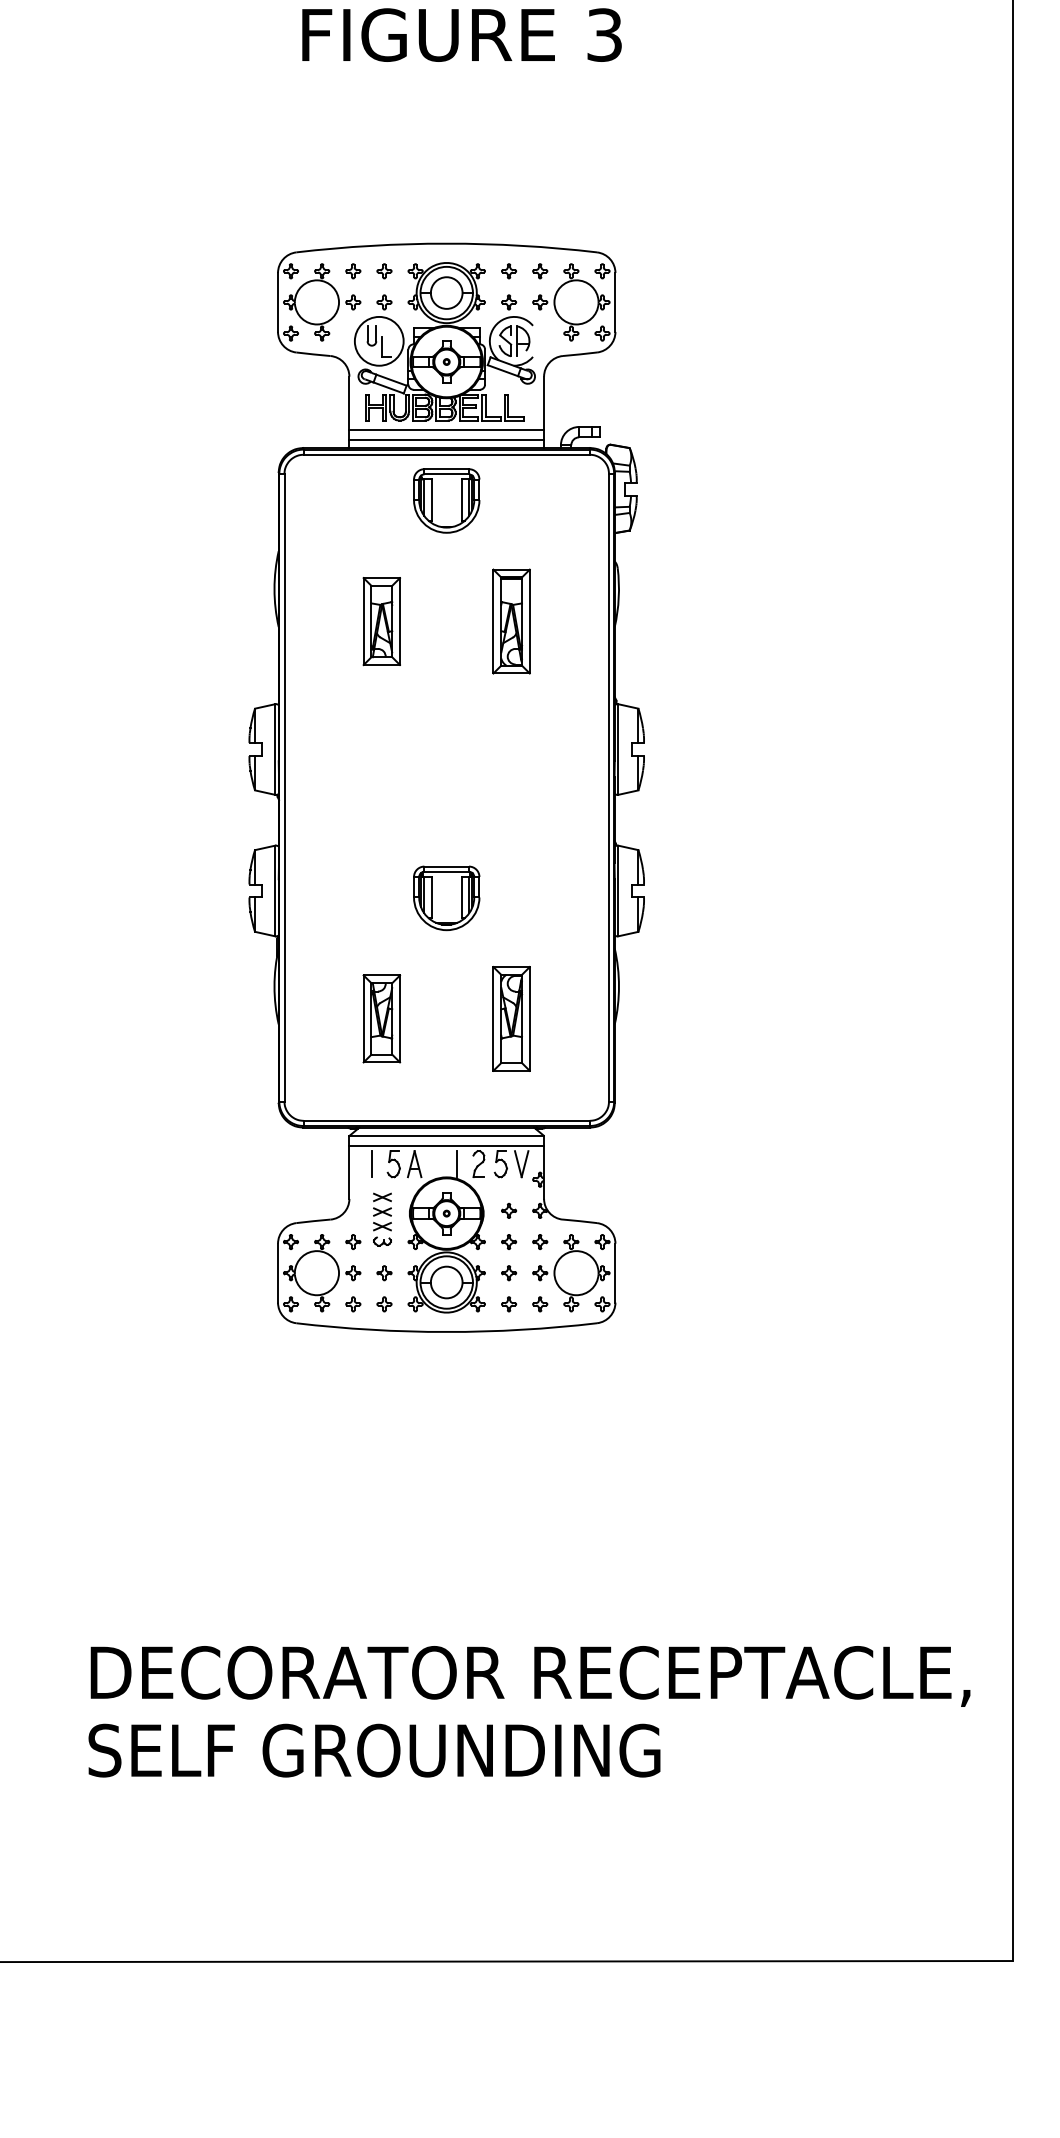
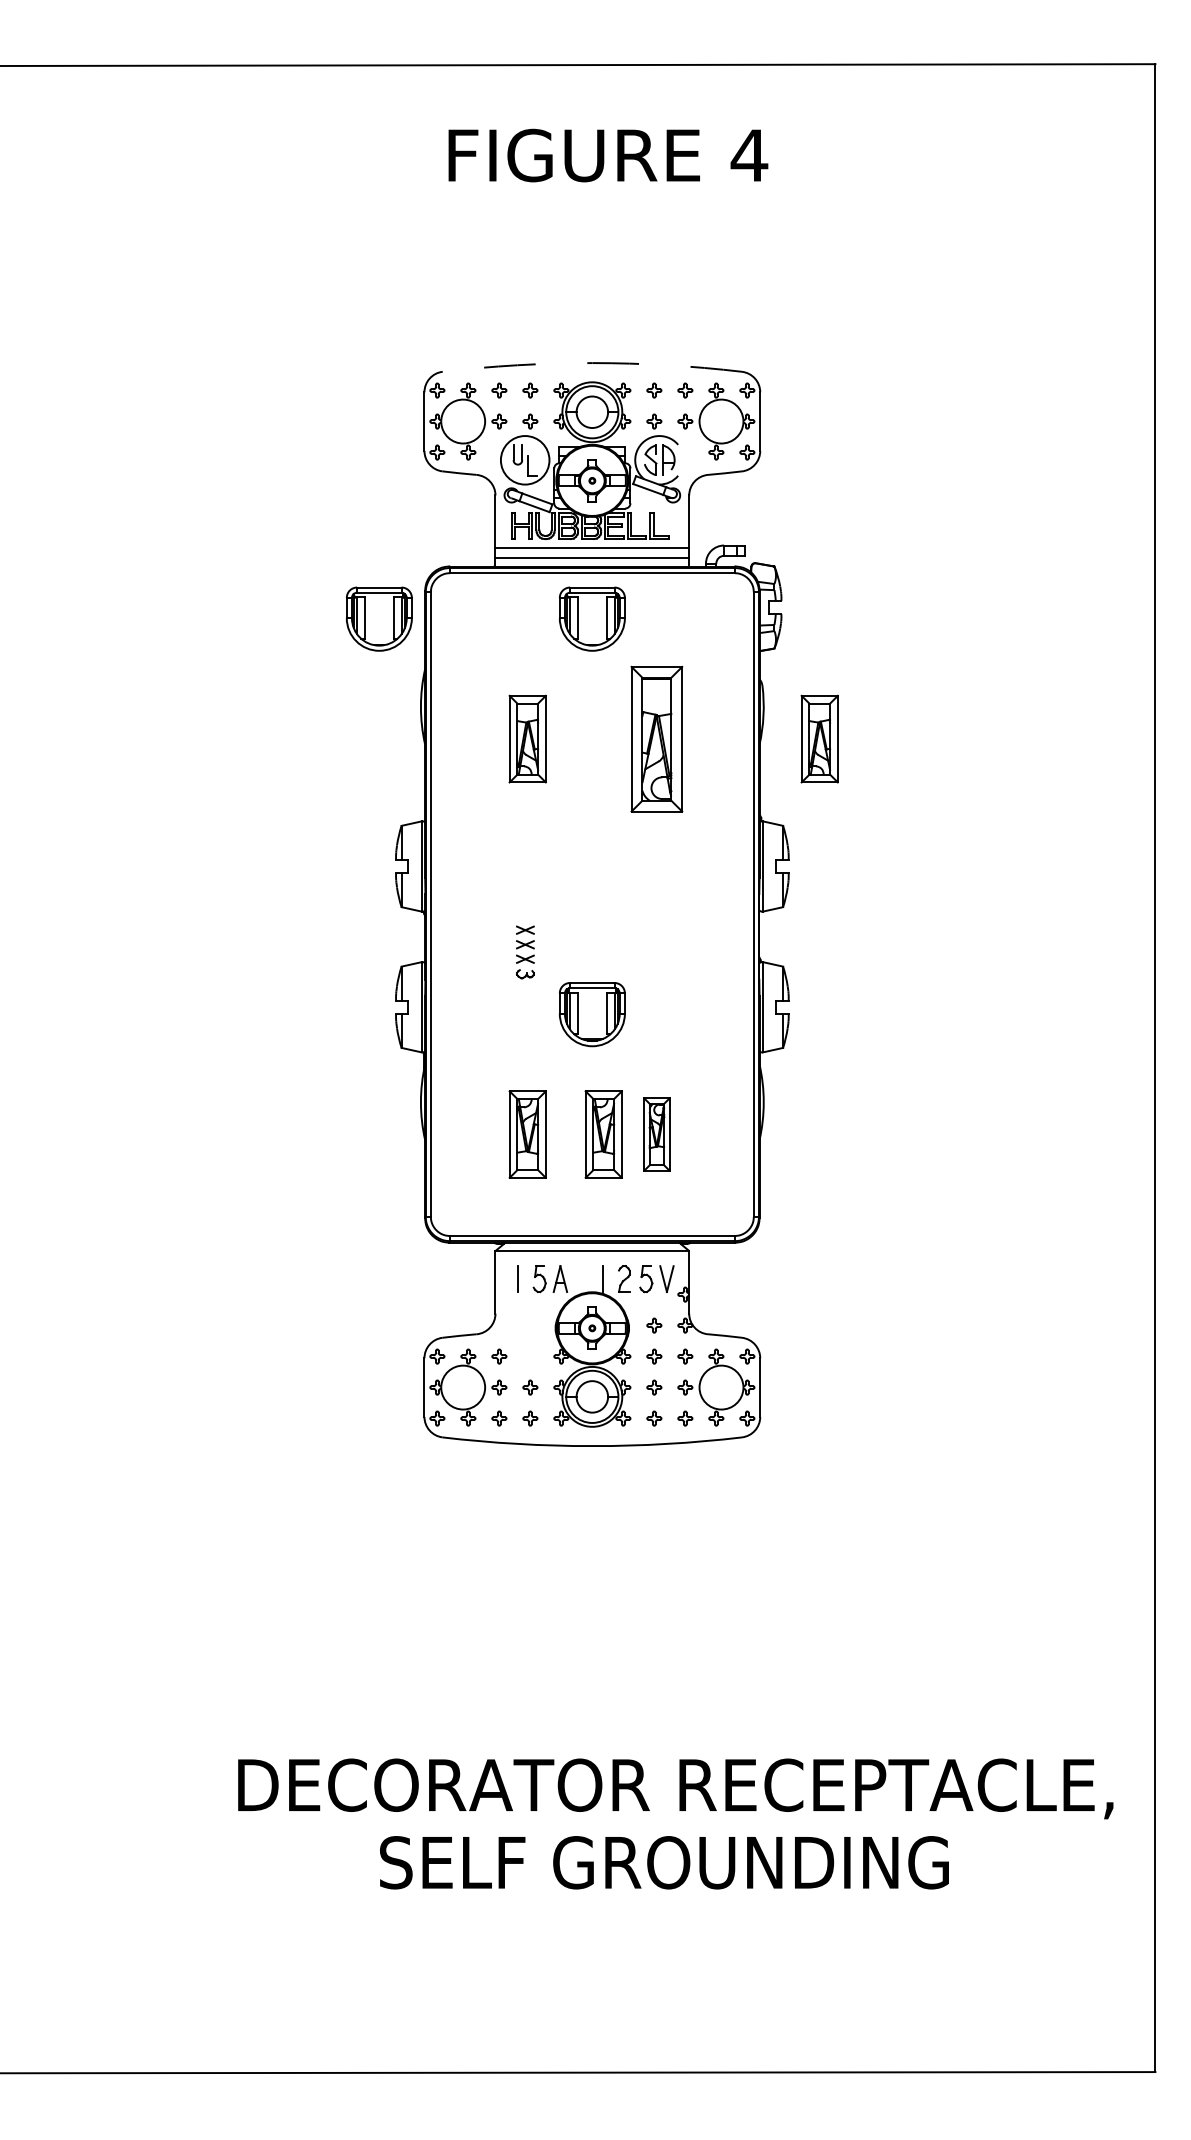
text: (604, 35) -> (749, 155), 3 -> 4
arc: (446, 244) -> (592, 363), solid -> dashed
part: (232, 500) -> (379, 618), added
part: (511, 620) -> (656, 738), size x1.4
part: (675, 620) -> (819, 738), added
part: (457, 1018) -> (603, 1134), added
part: (511, 1018) -> (656, 1134), size x0.7
line: (446, 1146) -> (592, 1261), removed
part: (382, 1219) -> (525, 952), moved
text: (374, 1750) -> (664, 1862), moved

